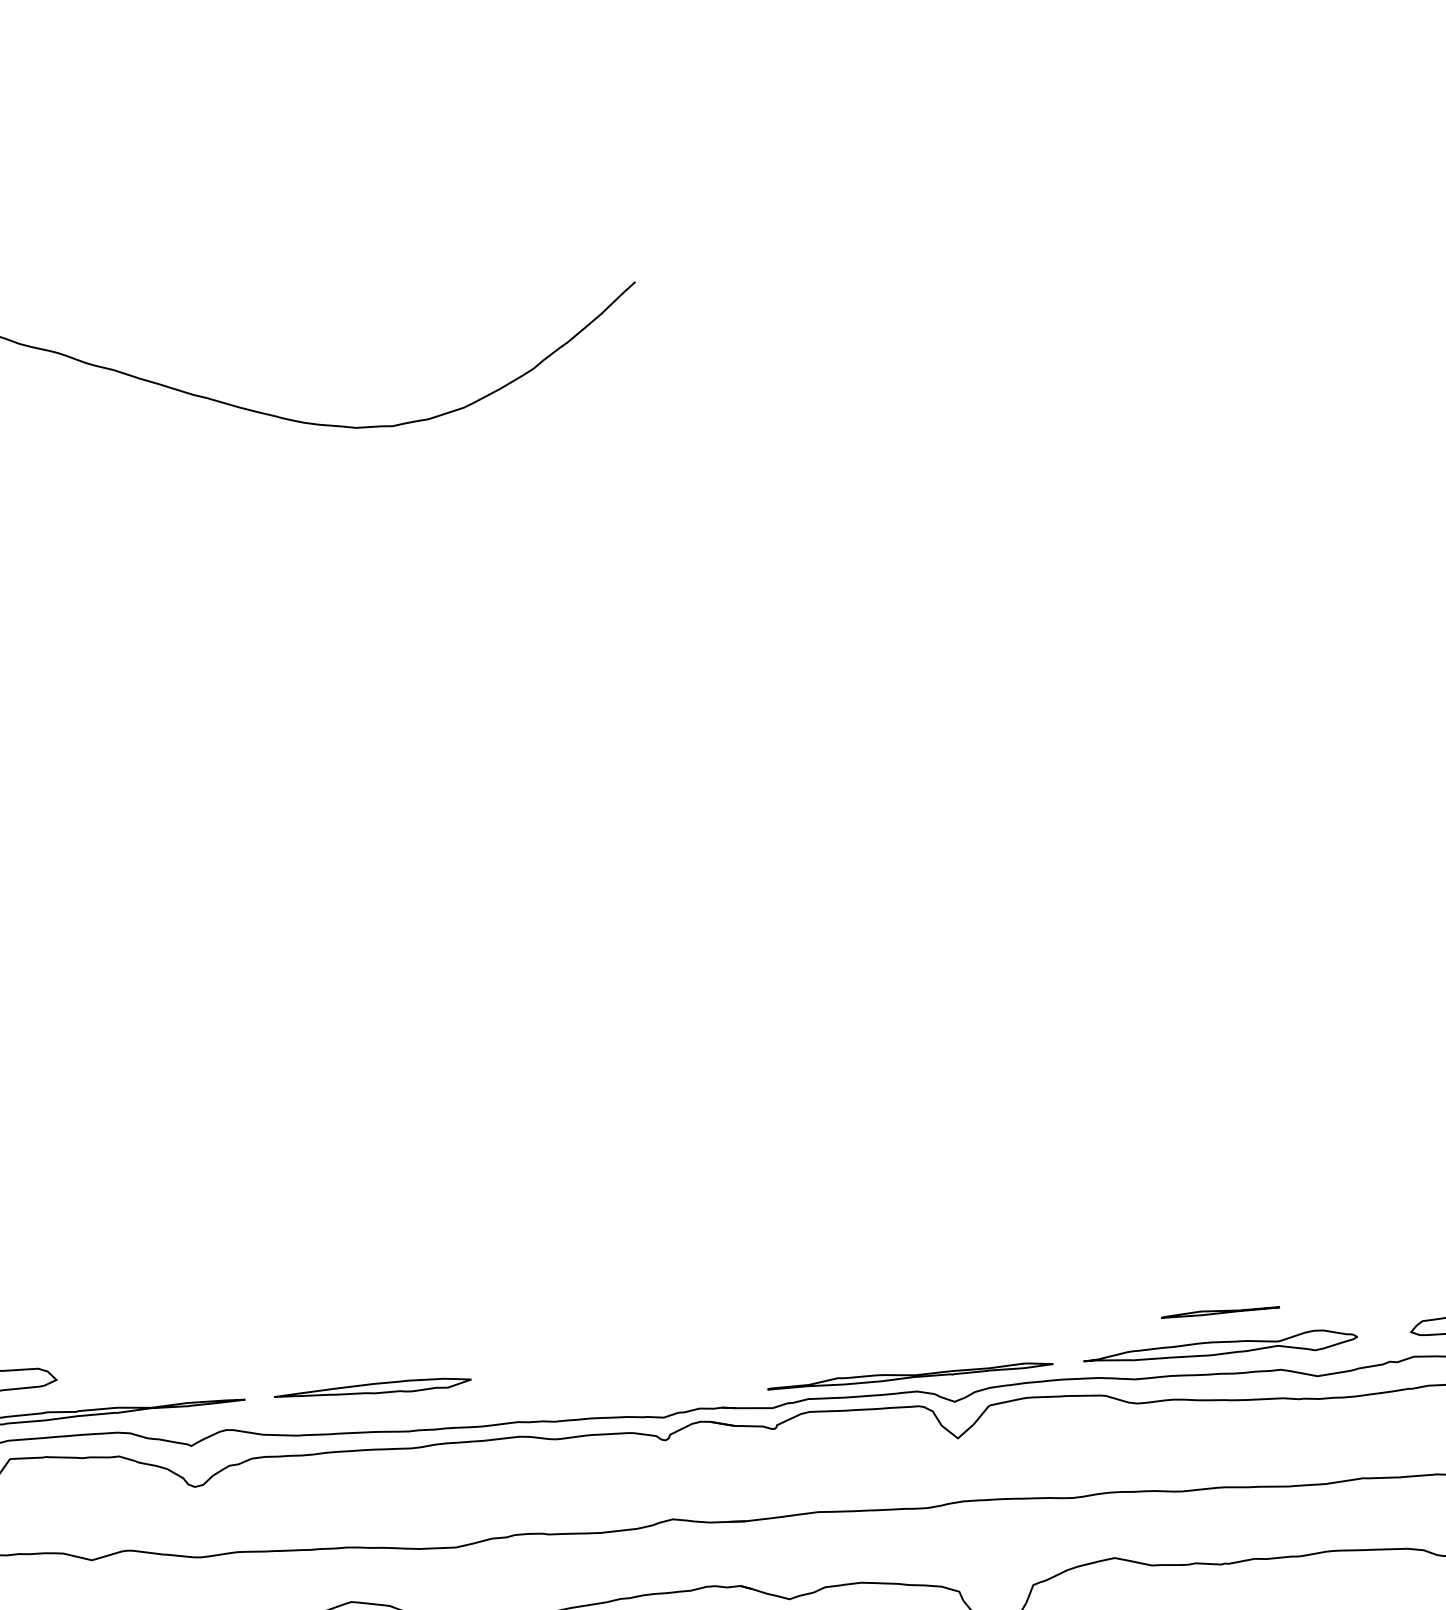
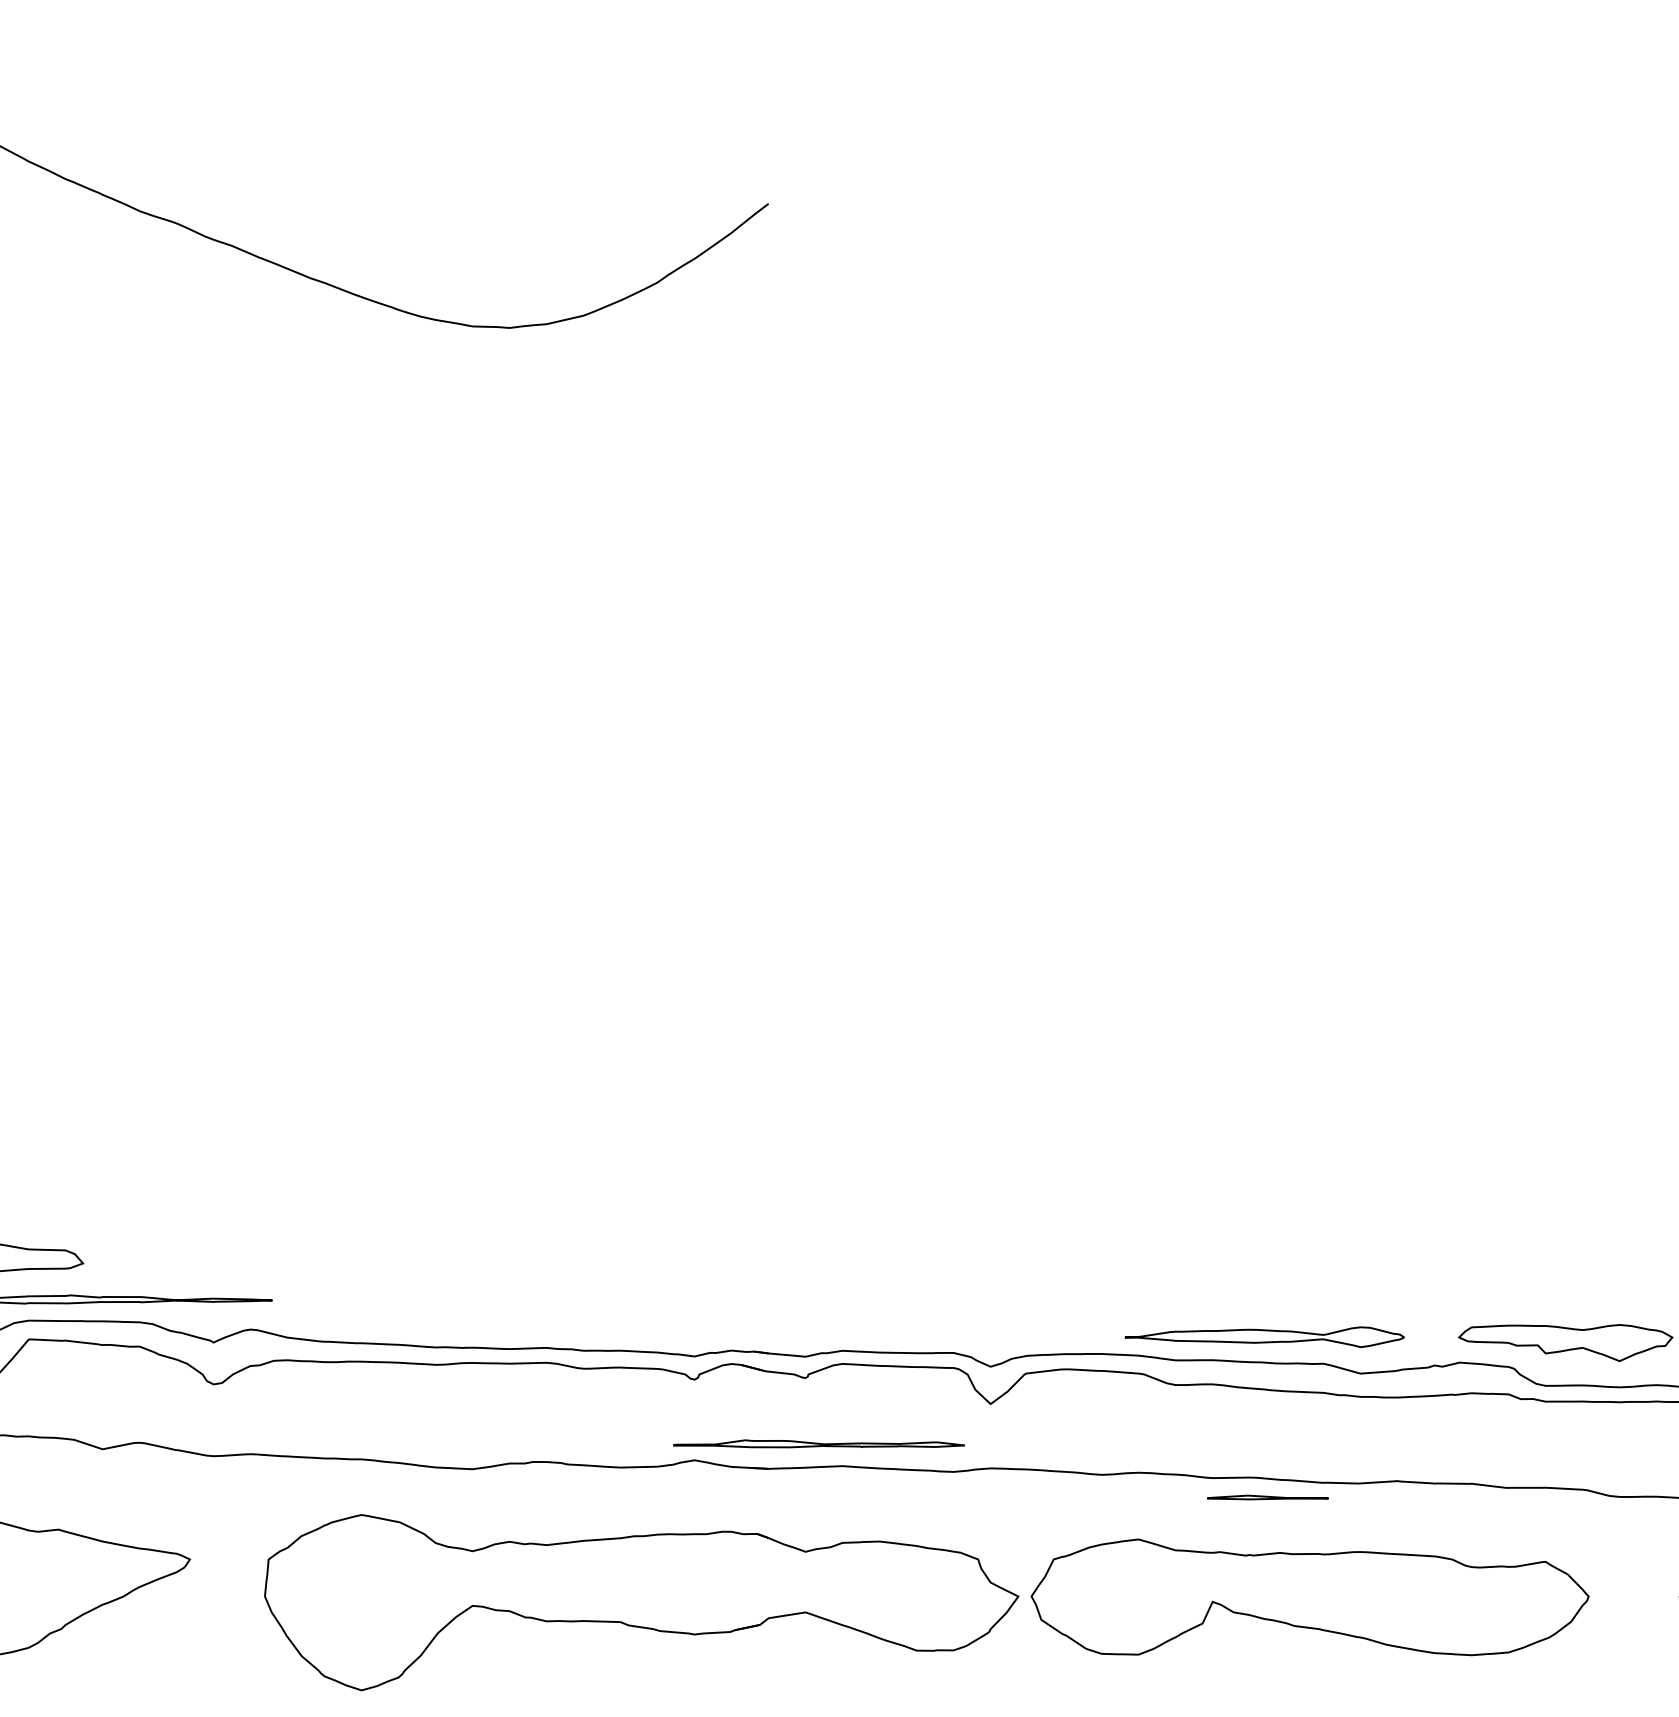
part: (1220, 1311) -> (1267, 1497), moved
part: (909, 1374) -> (818, 1443), moved
part: (372, 1389) -> (402, 1301), removed

